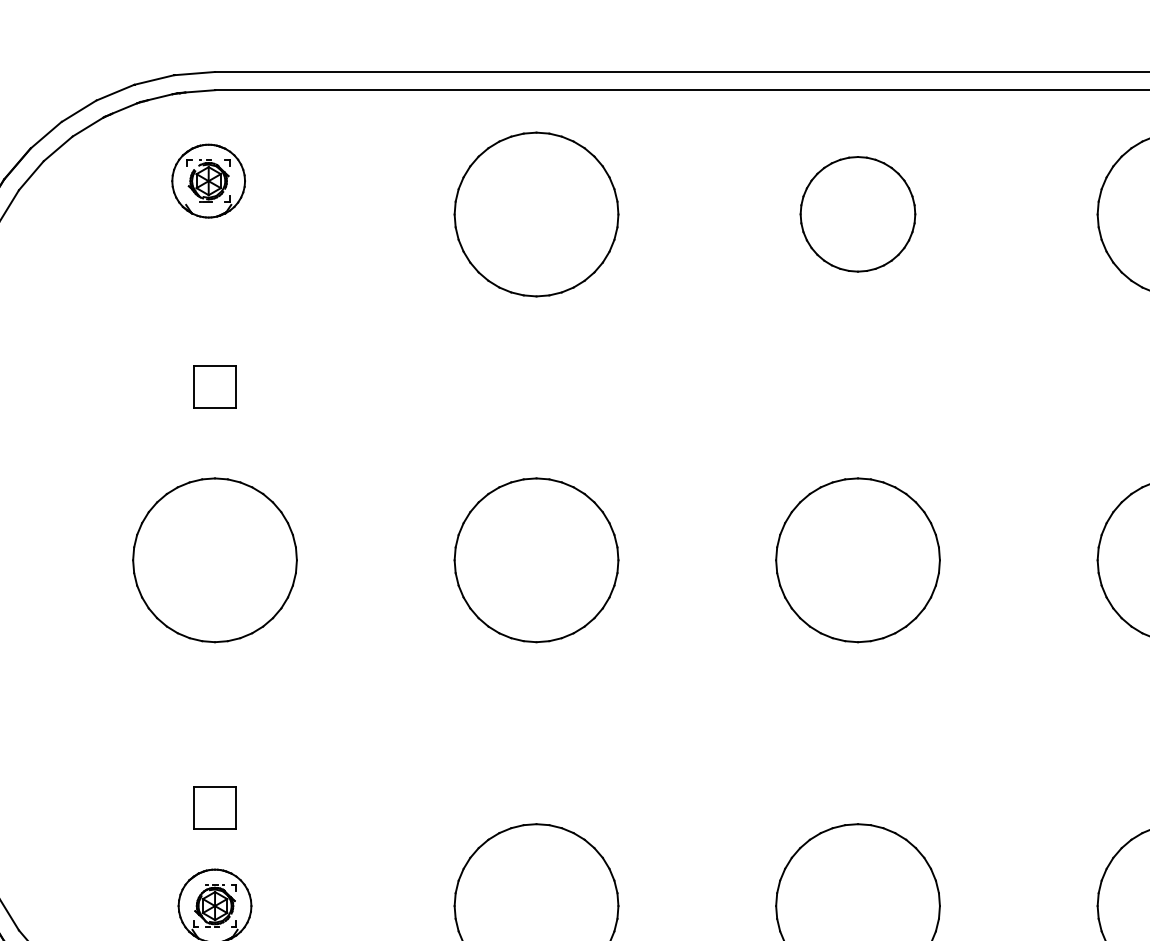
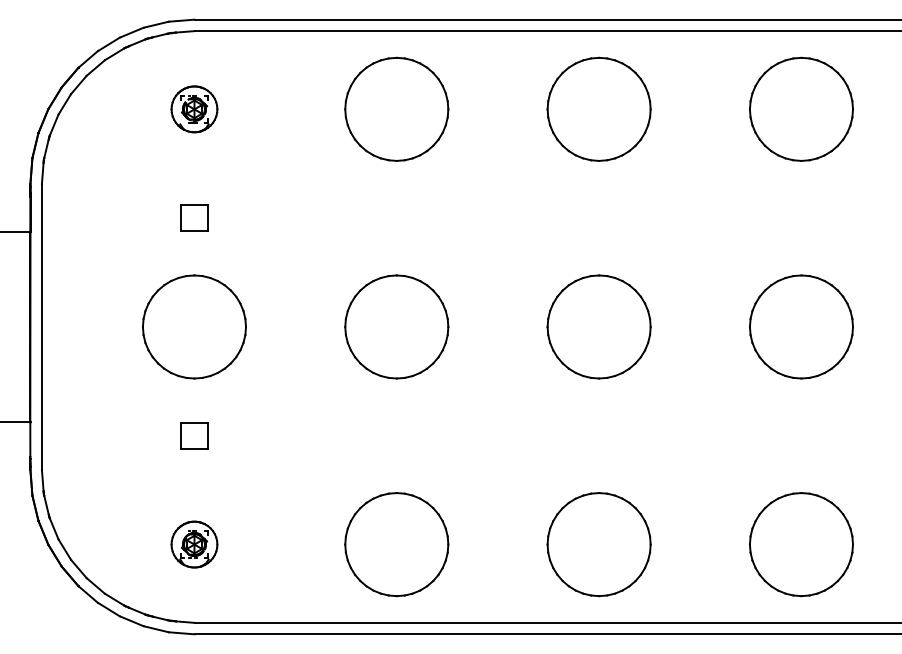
part: (208, 181) -> (194, 109), moved
part: (857, 213) -> (598, 108), size x1.43
part: (215, 807) -> (194, 435), moved

